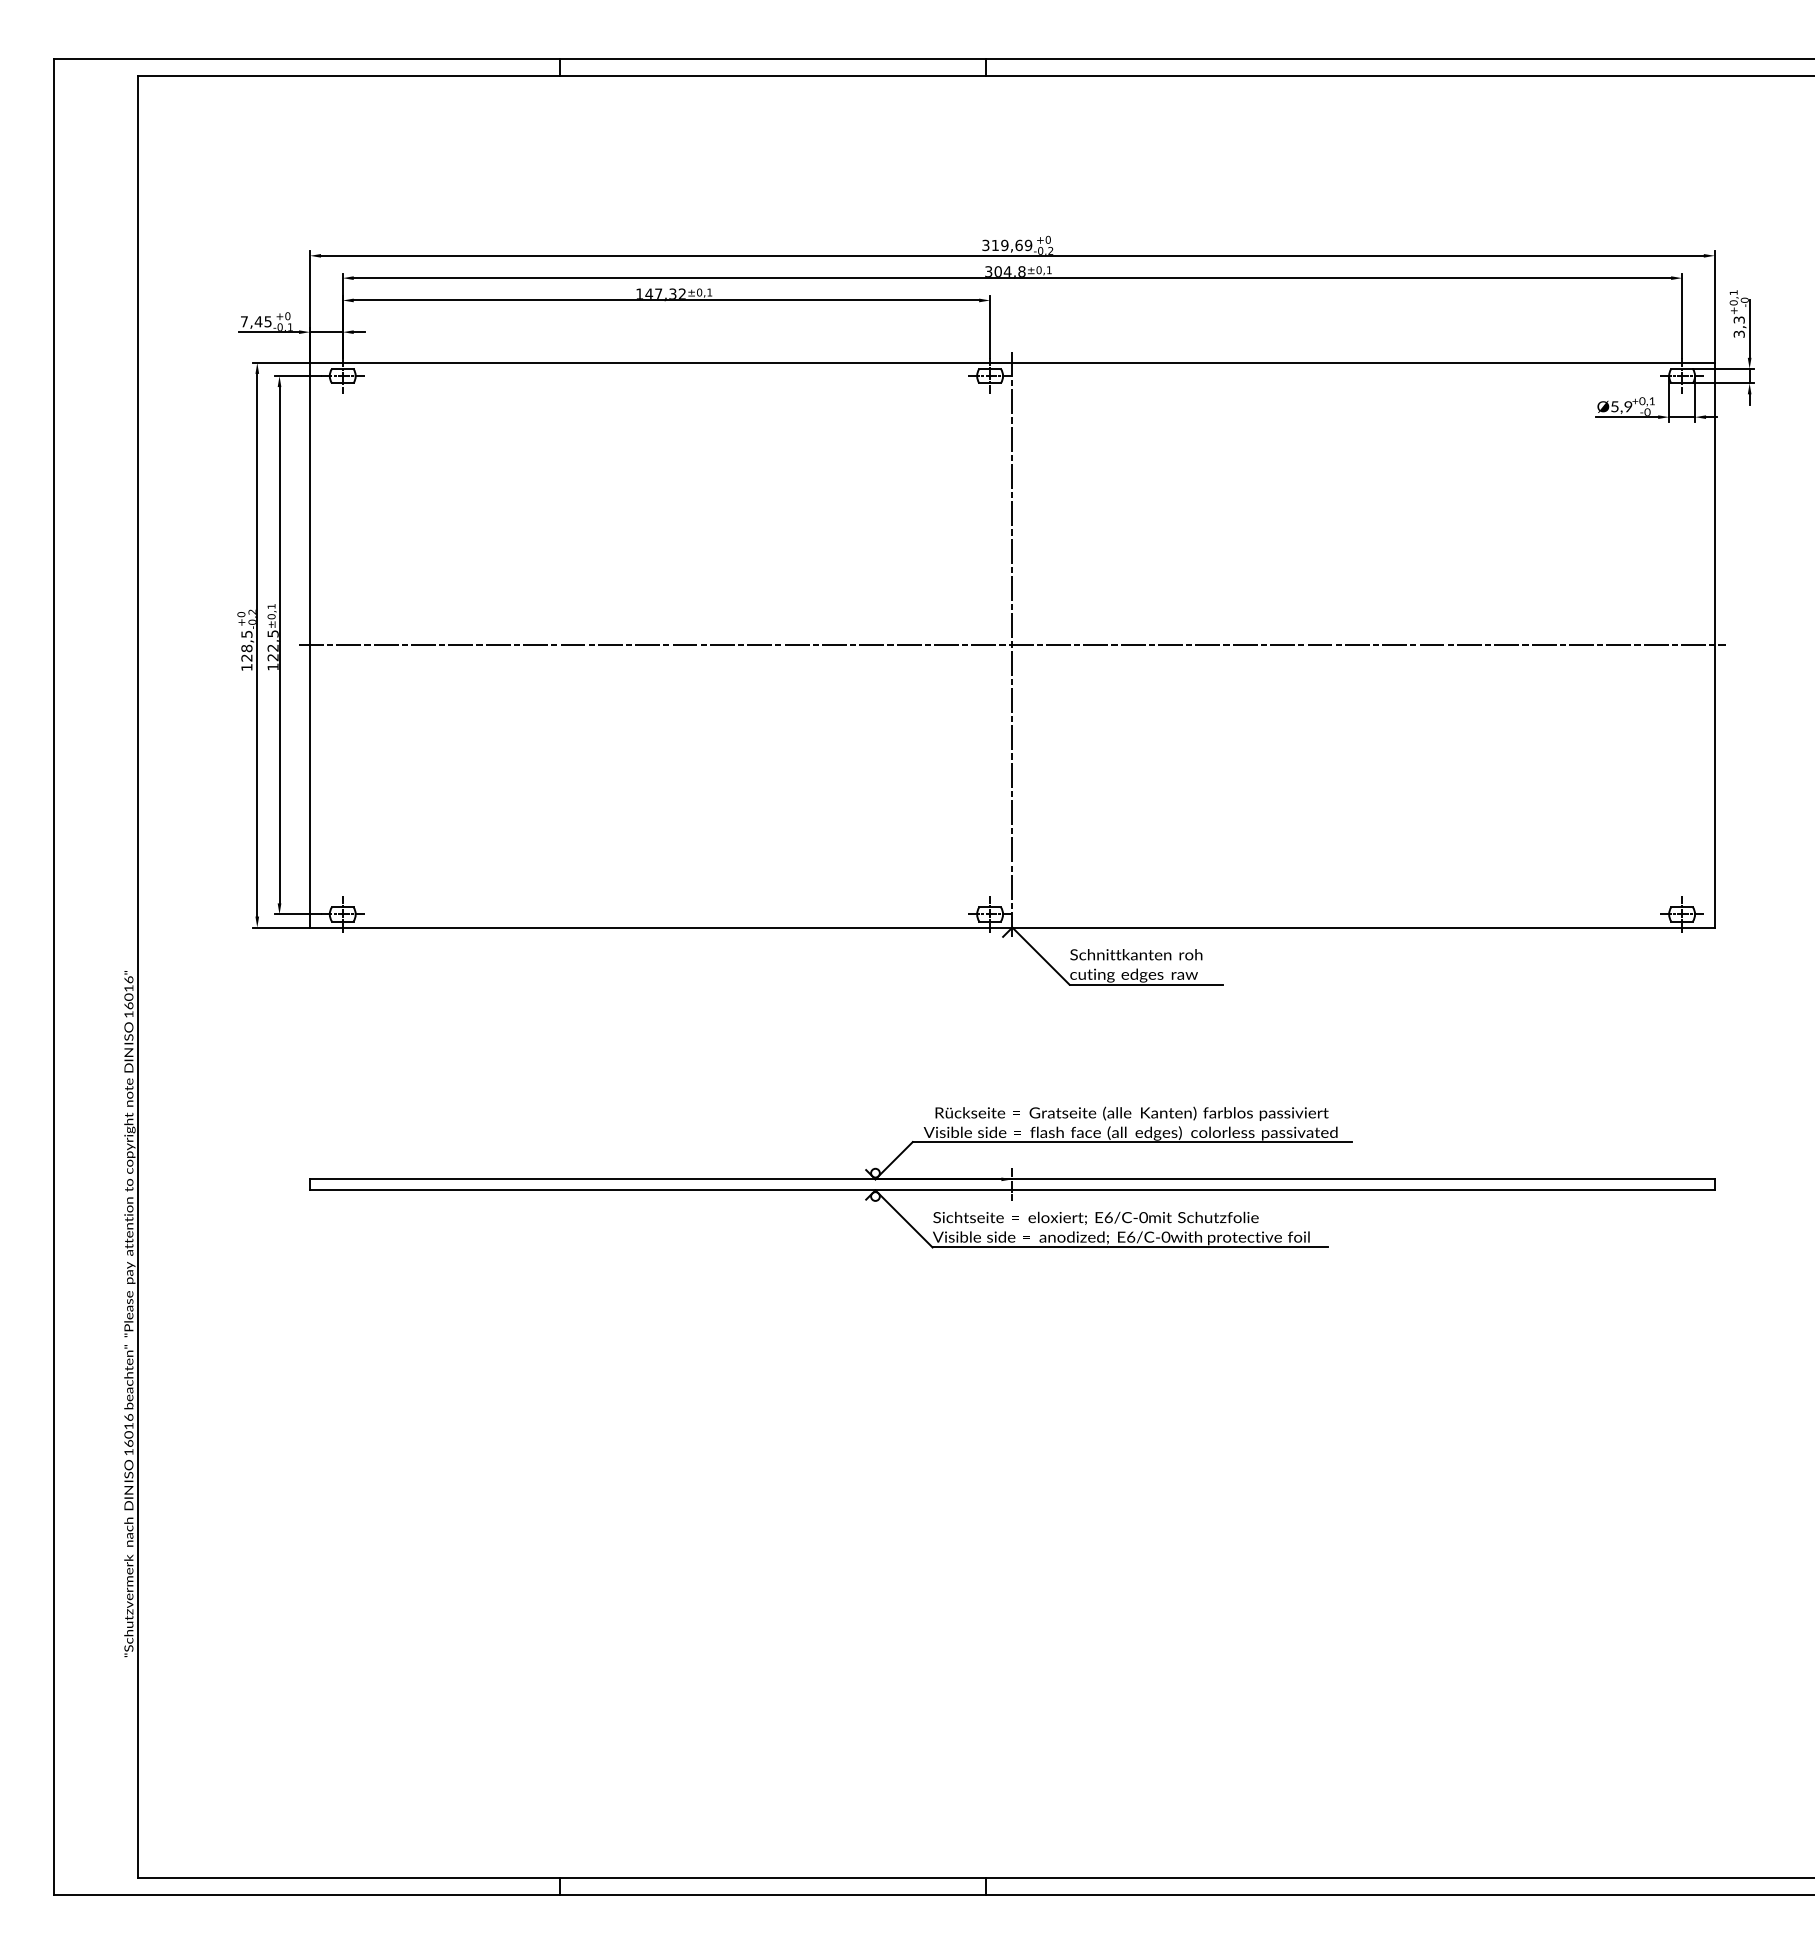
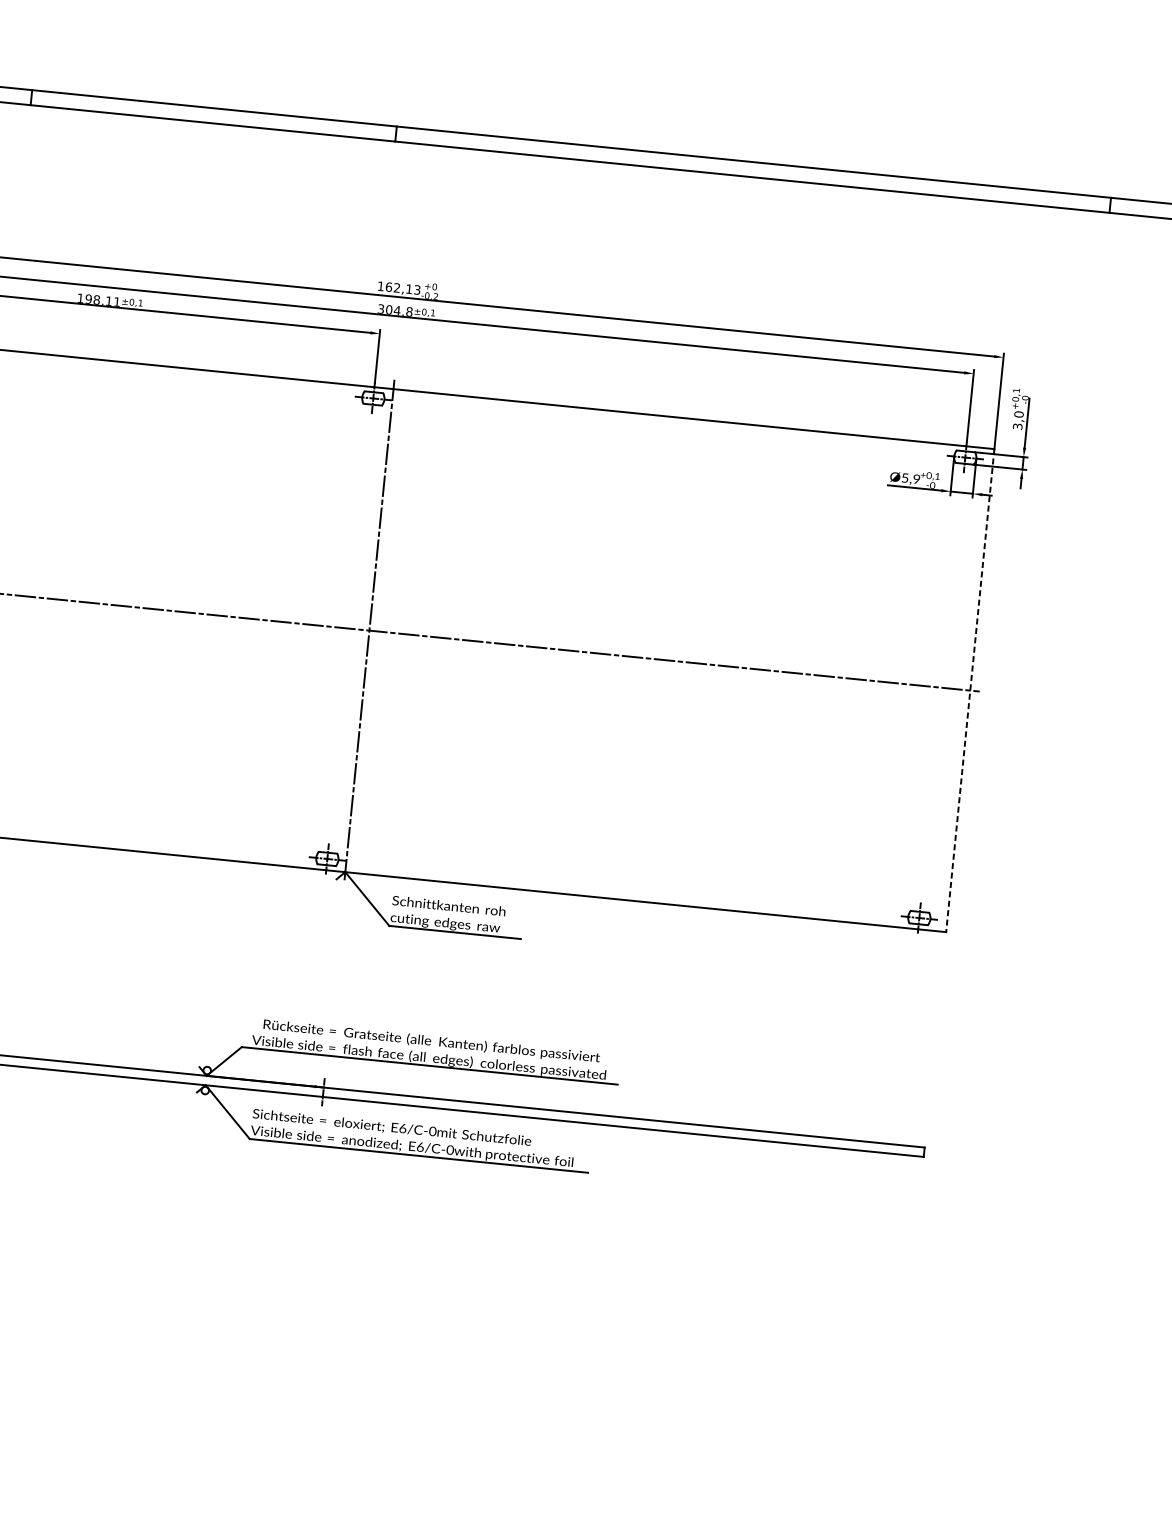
text: (1007, 245) -> (399, 288), 319,69 -> 162,13
text: (665, 293) -> (102, 300), 147,32 -> 198,11
text: (1738, 319) -> (1018, 413), 3,3 -> 3,0
line: (1714, 645) -> (970, 690), solid -> dashed

